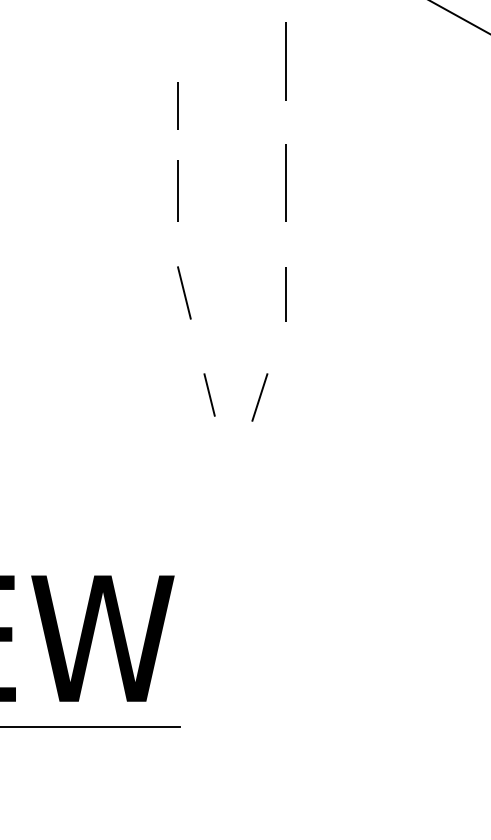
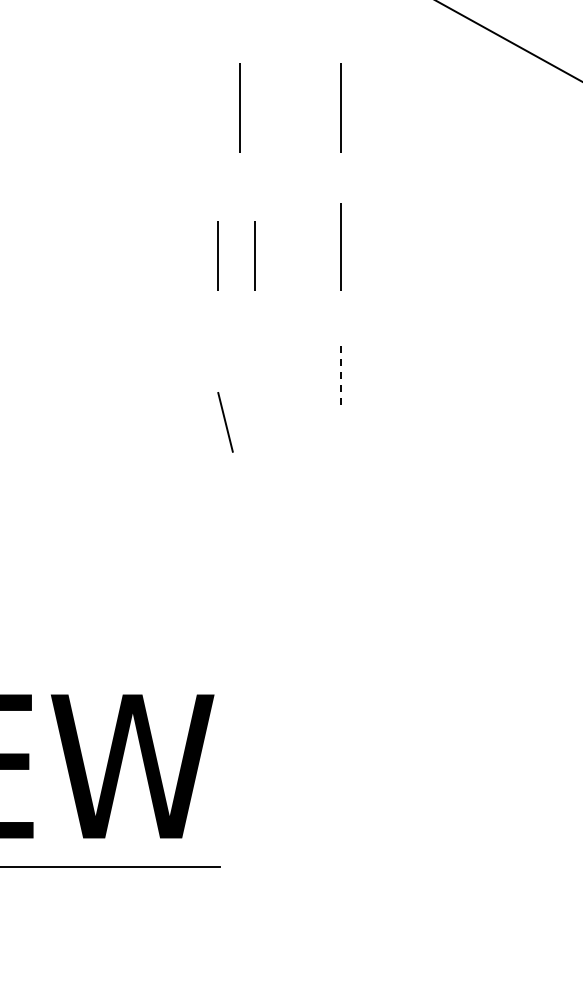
line: (196, 60) -> (239, 107), added
line: (177, 105) -> (217, 158), removed
line: (209, 190) -> (254, 255), added
line: (184, 293) -> (225, 422), moved
line: (285, 294) -> (340, 374), solid -> dashed
line: (209, 394) -> (254, 488), removed
line: (259, 397) -> (311, 491), removed

